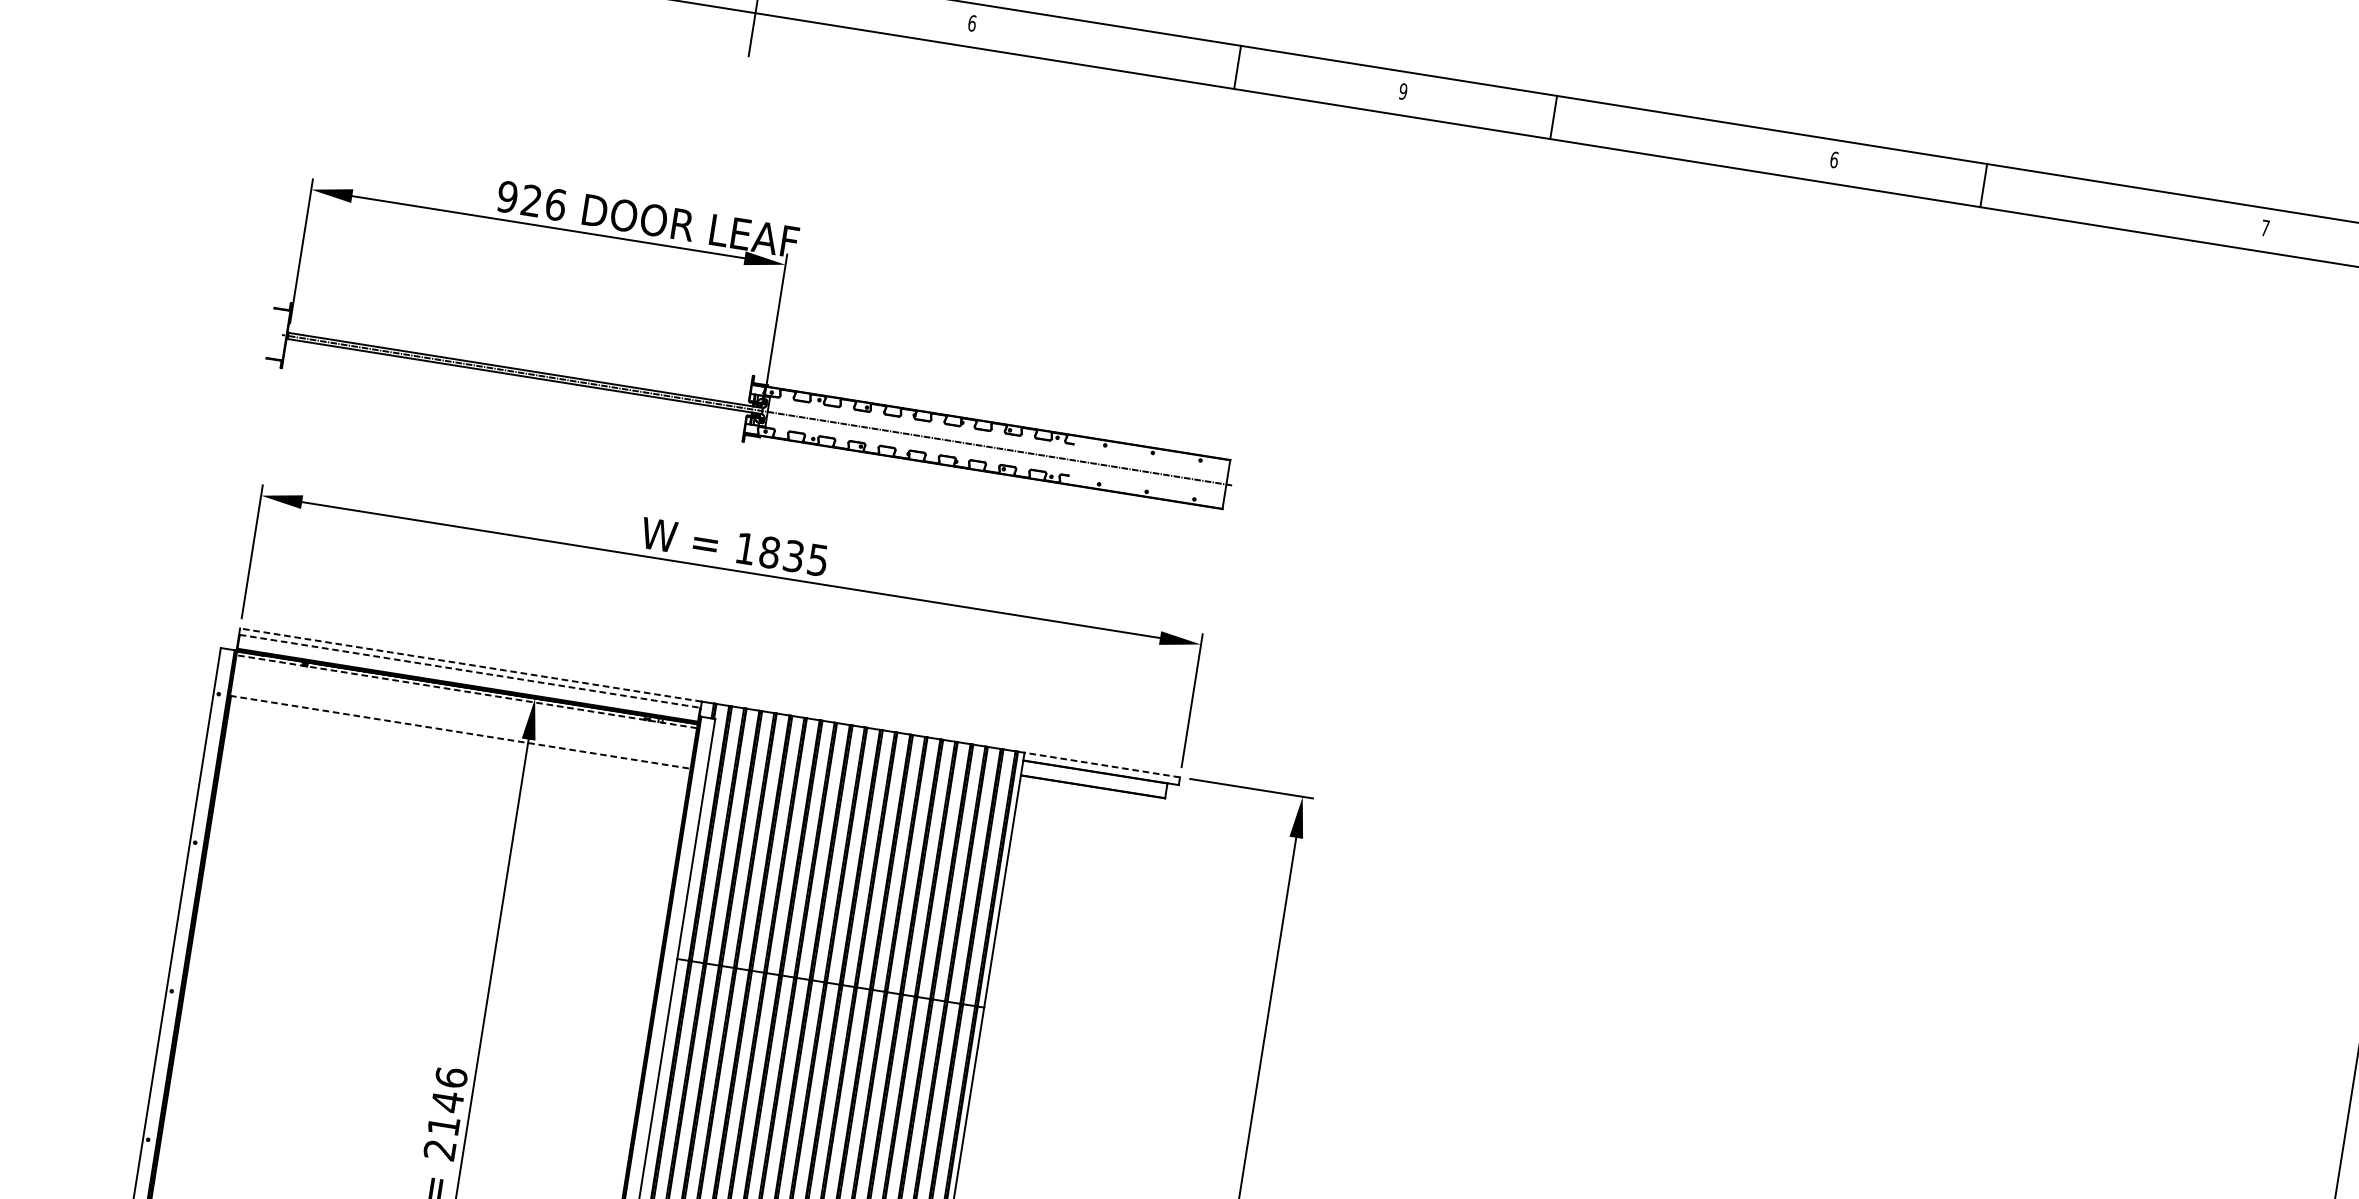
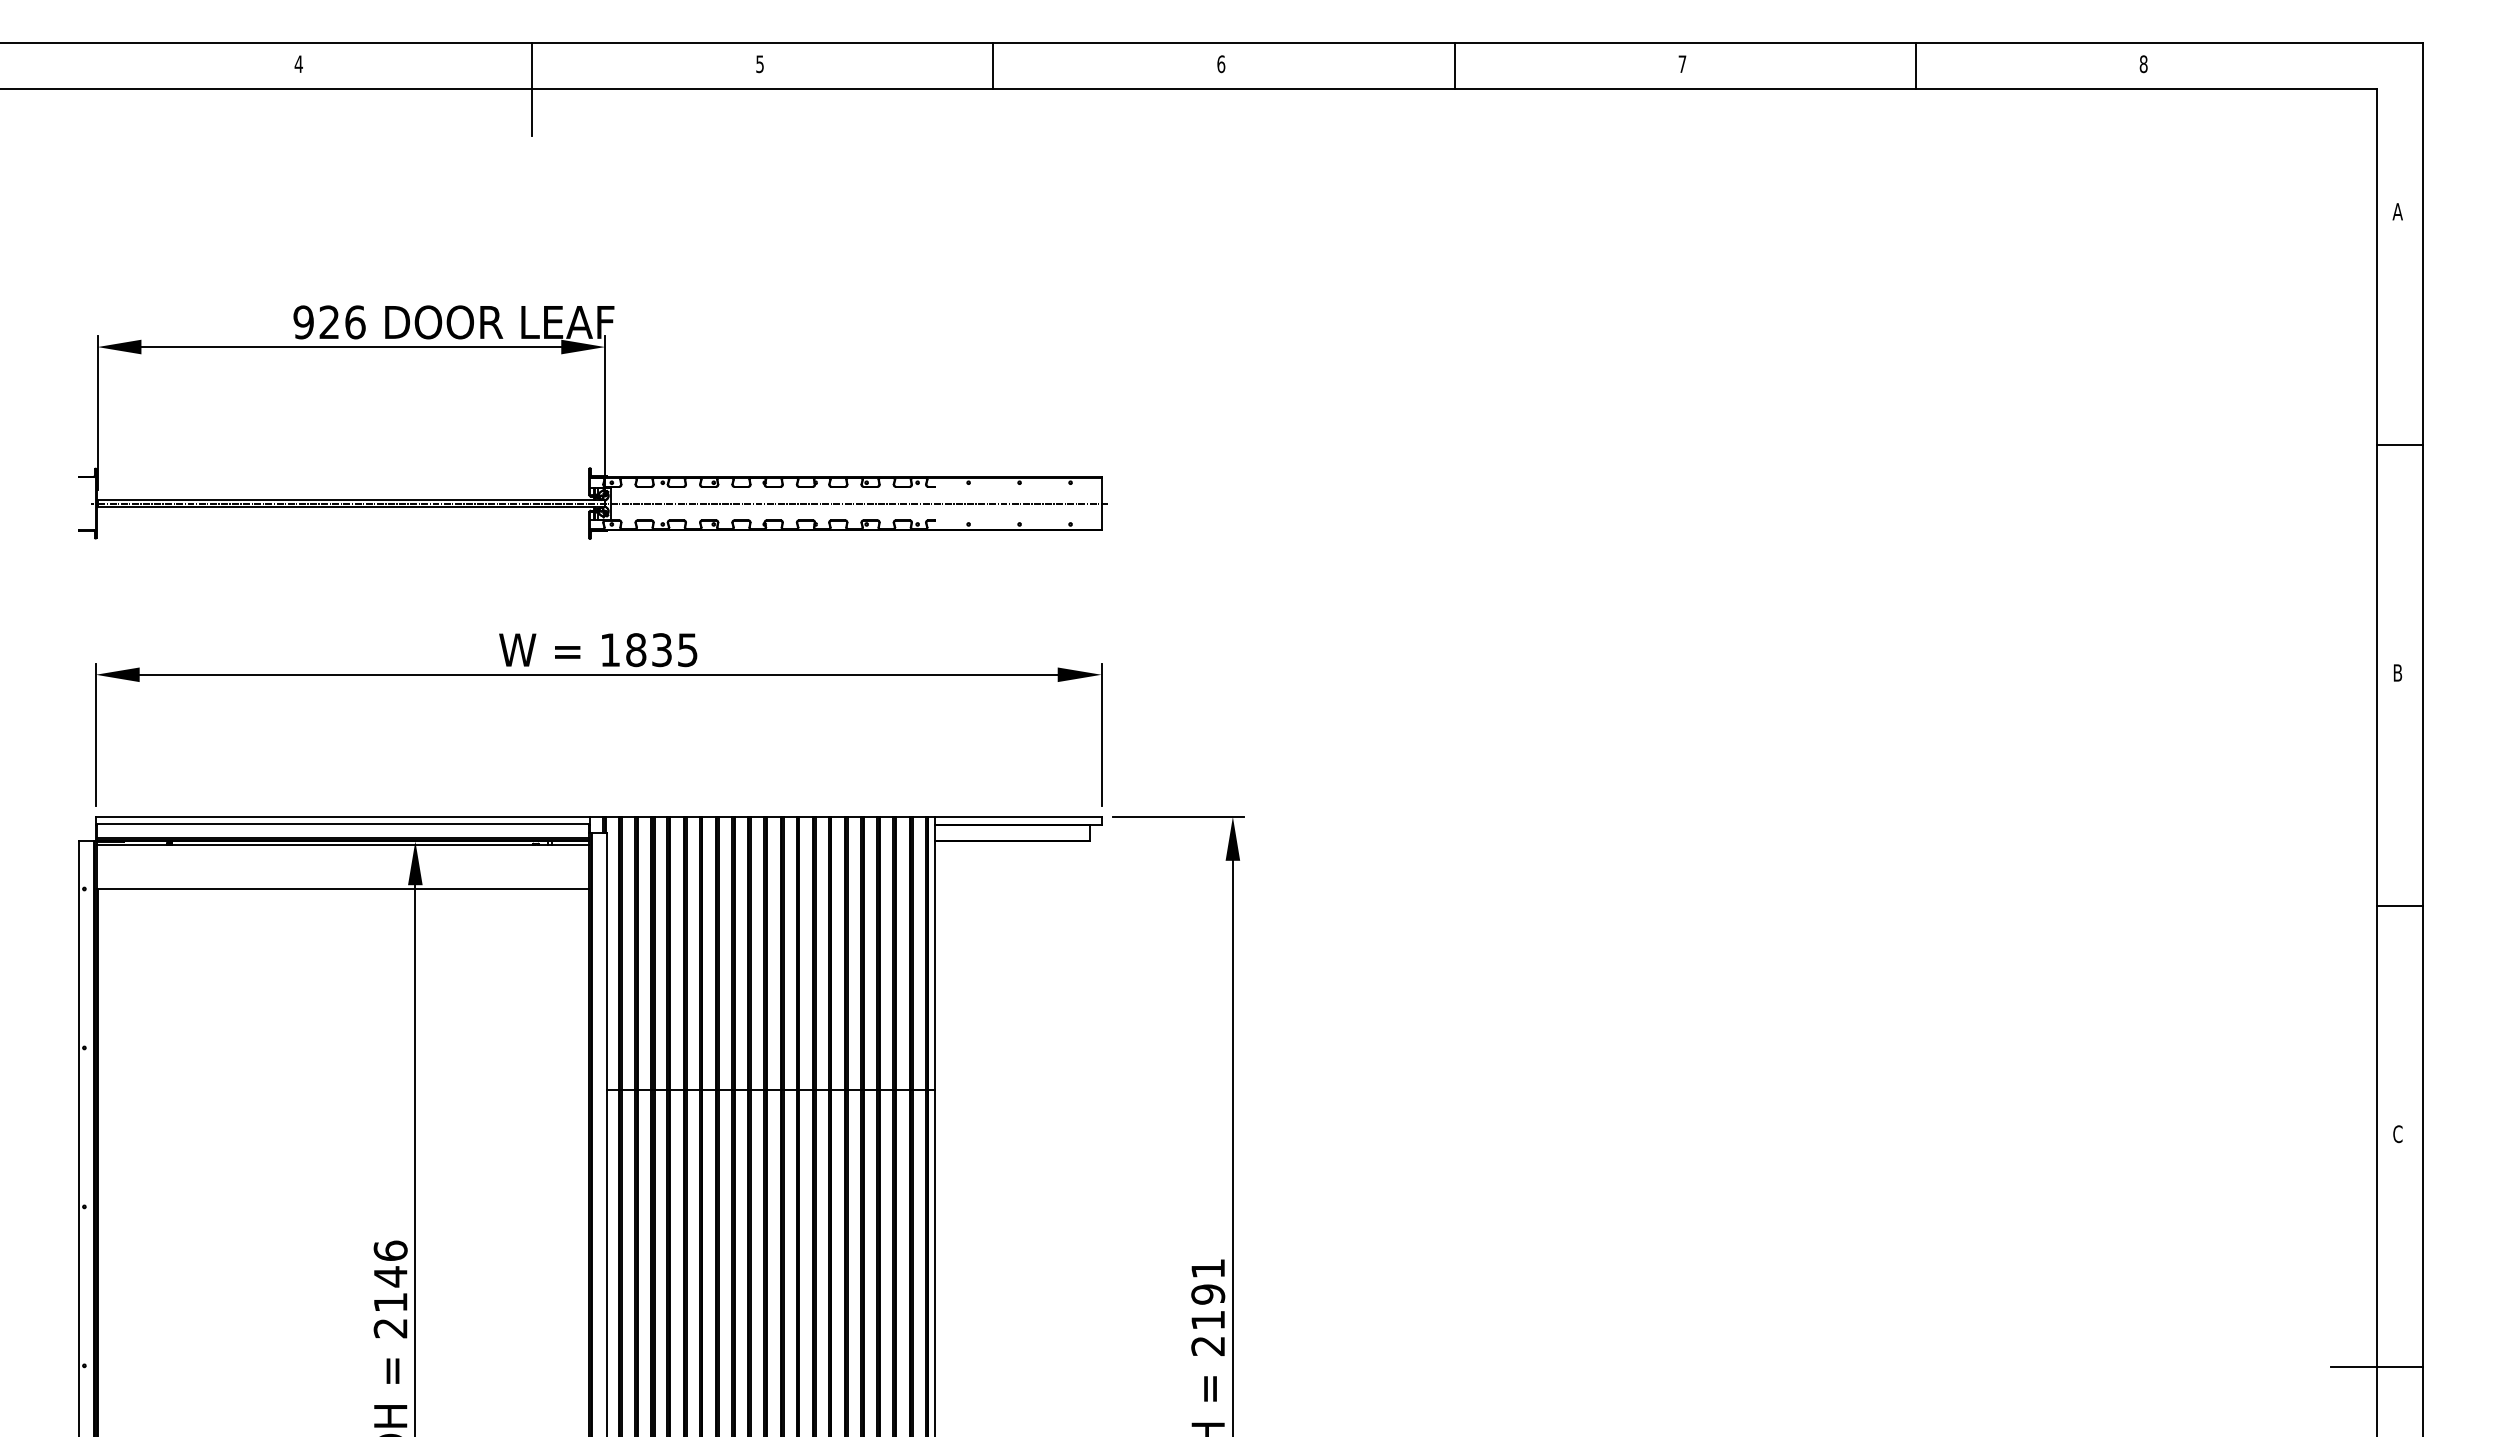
text: (972, 23) -> (760, 64), 6 -> 5
line: (1237, 67) -> (993, 66), moved
text: (1403, 91) -> (1221, 64), 9 -> 6
line: (1553, 117) -> (1454, 66), moved
text: (1834, 160) -> (1682, 64), 6 -> 7
line: (1983, 185) -> (1915, 66), moved
text: (2265, 228) -> (2143, 64), 7 -> 8
line: (470, 664) -> (342, 816), dashed -> solid
line: (470, 671) -> (343, 823), dashed -> solid
line: (466, 691) -> (342, 845), dashed -> solid
line: (460, 732) -> (343, 888), dashed -> solid
line: (1101, 764) -> (1017, 816), dashed -> solid

